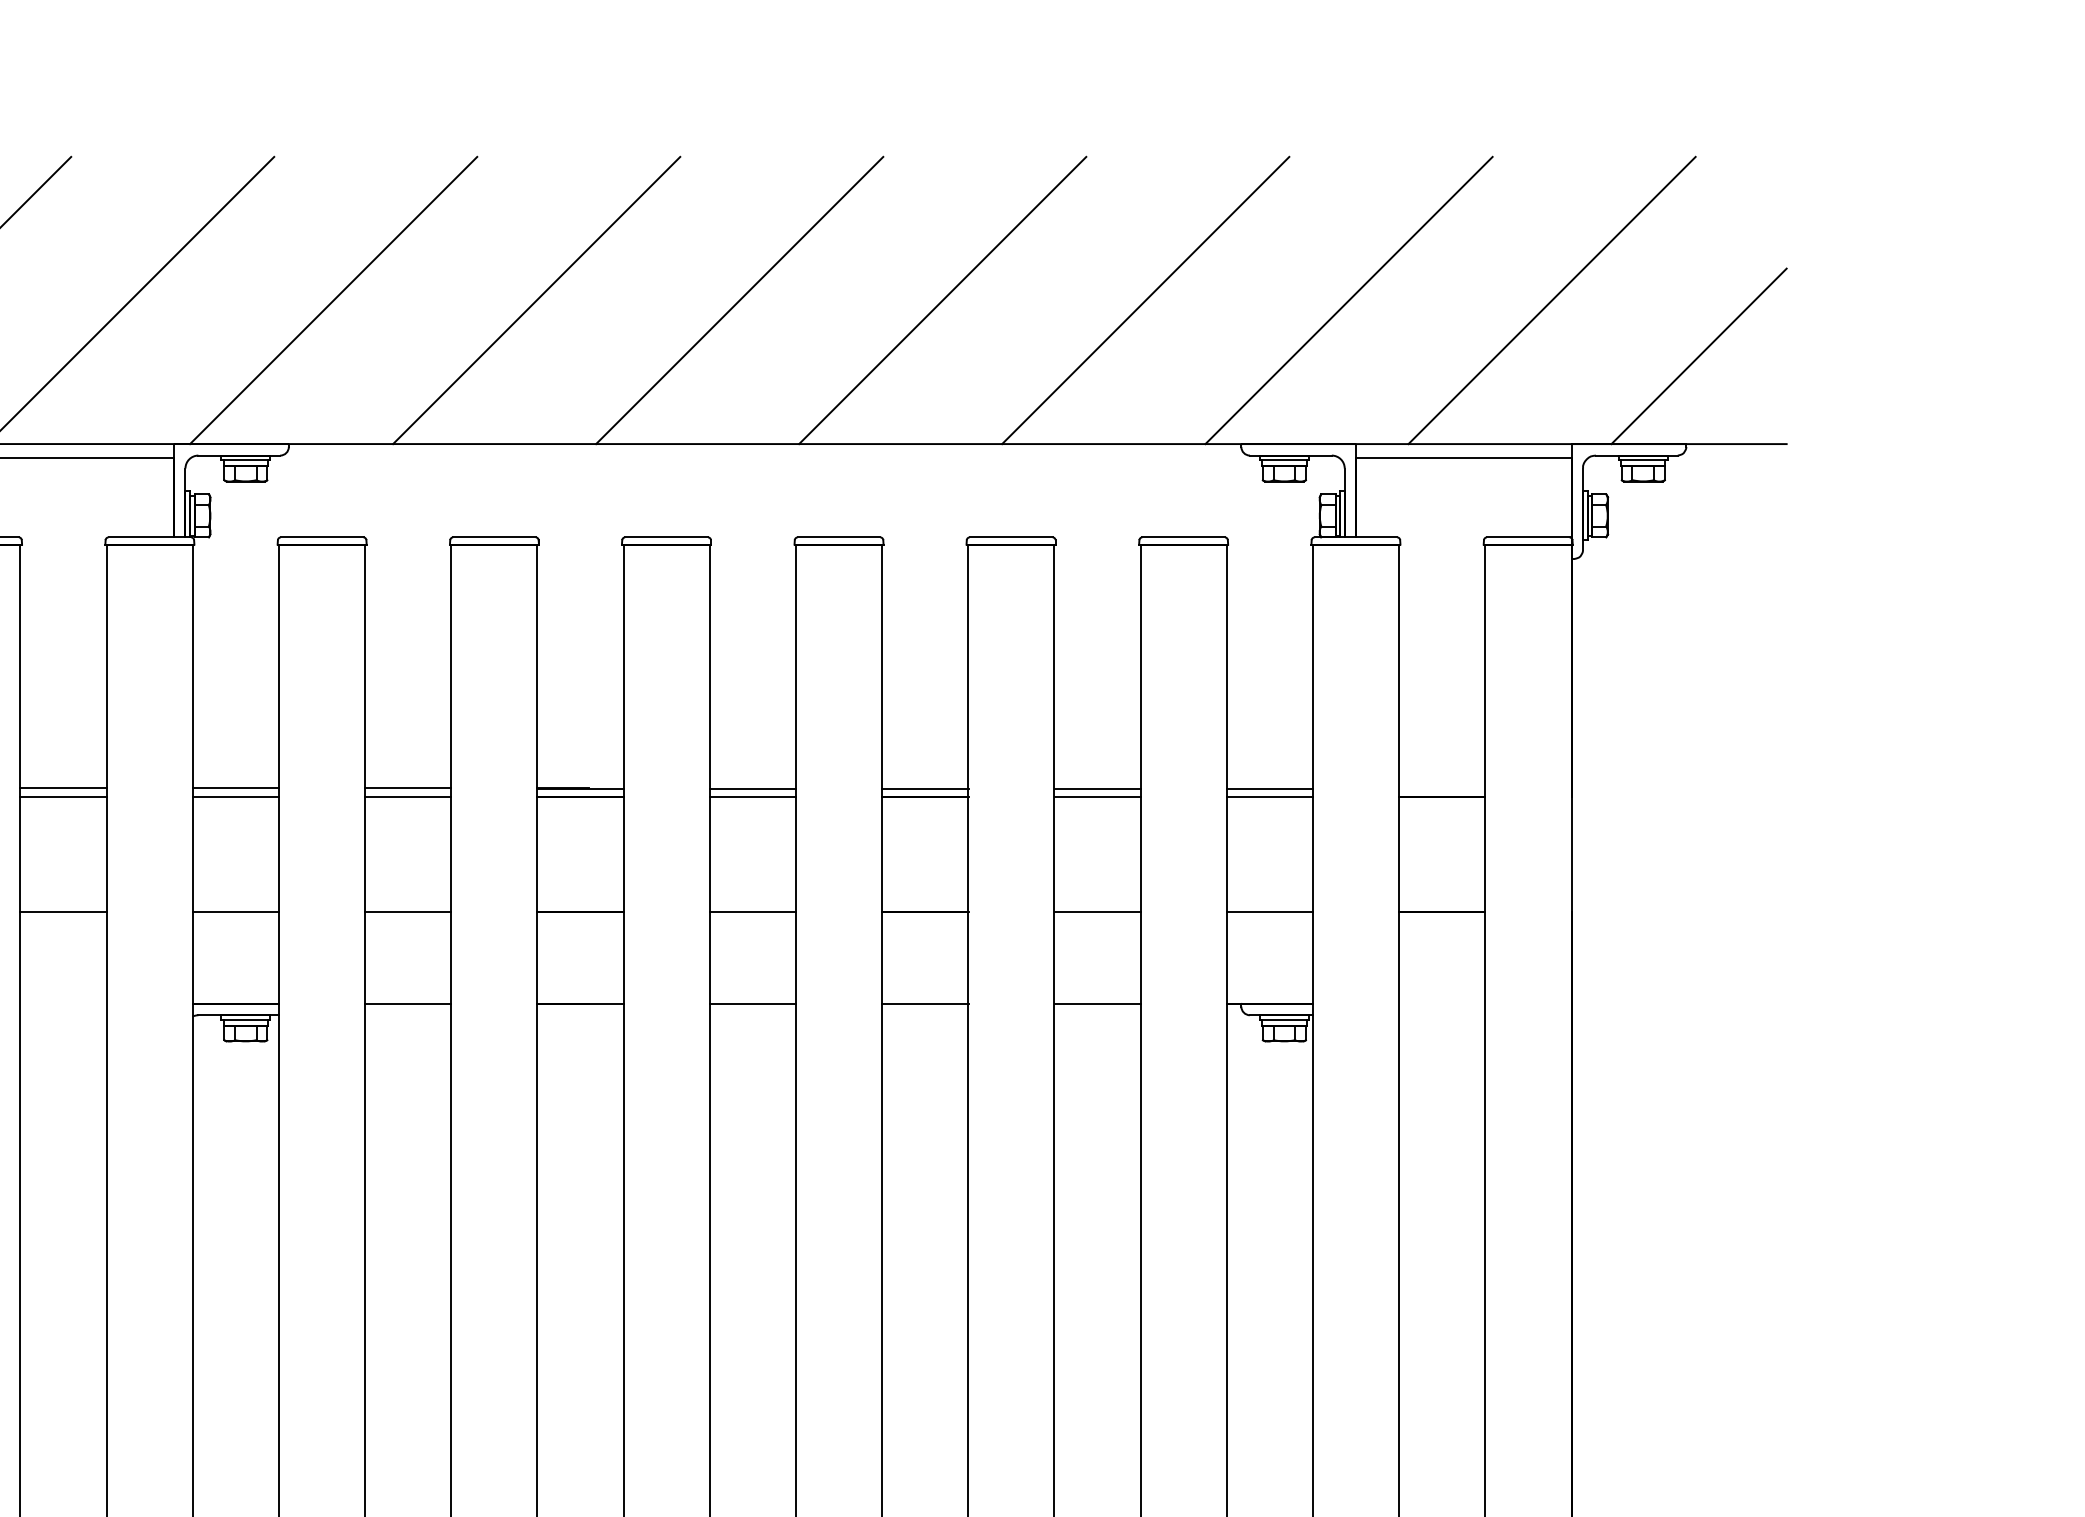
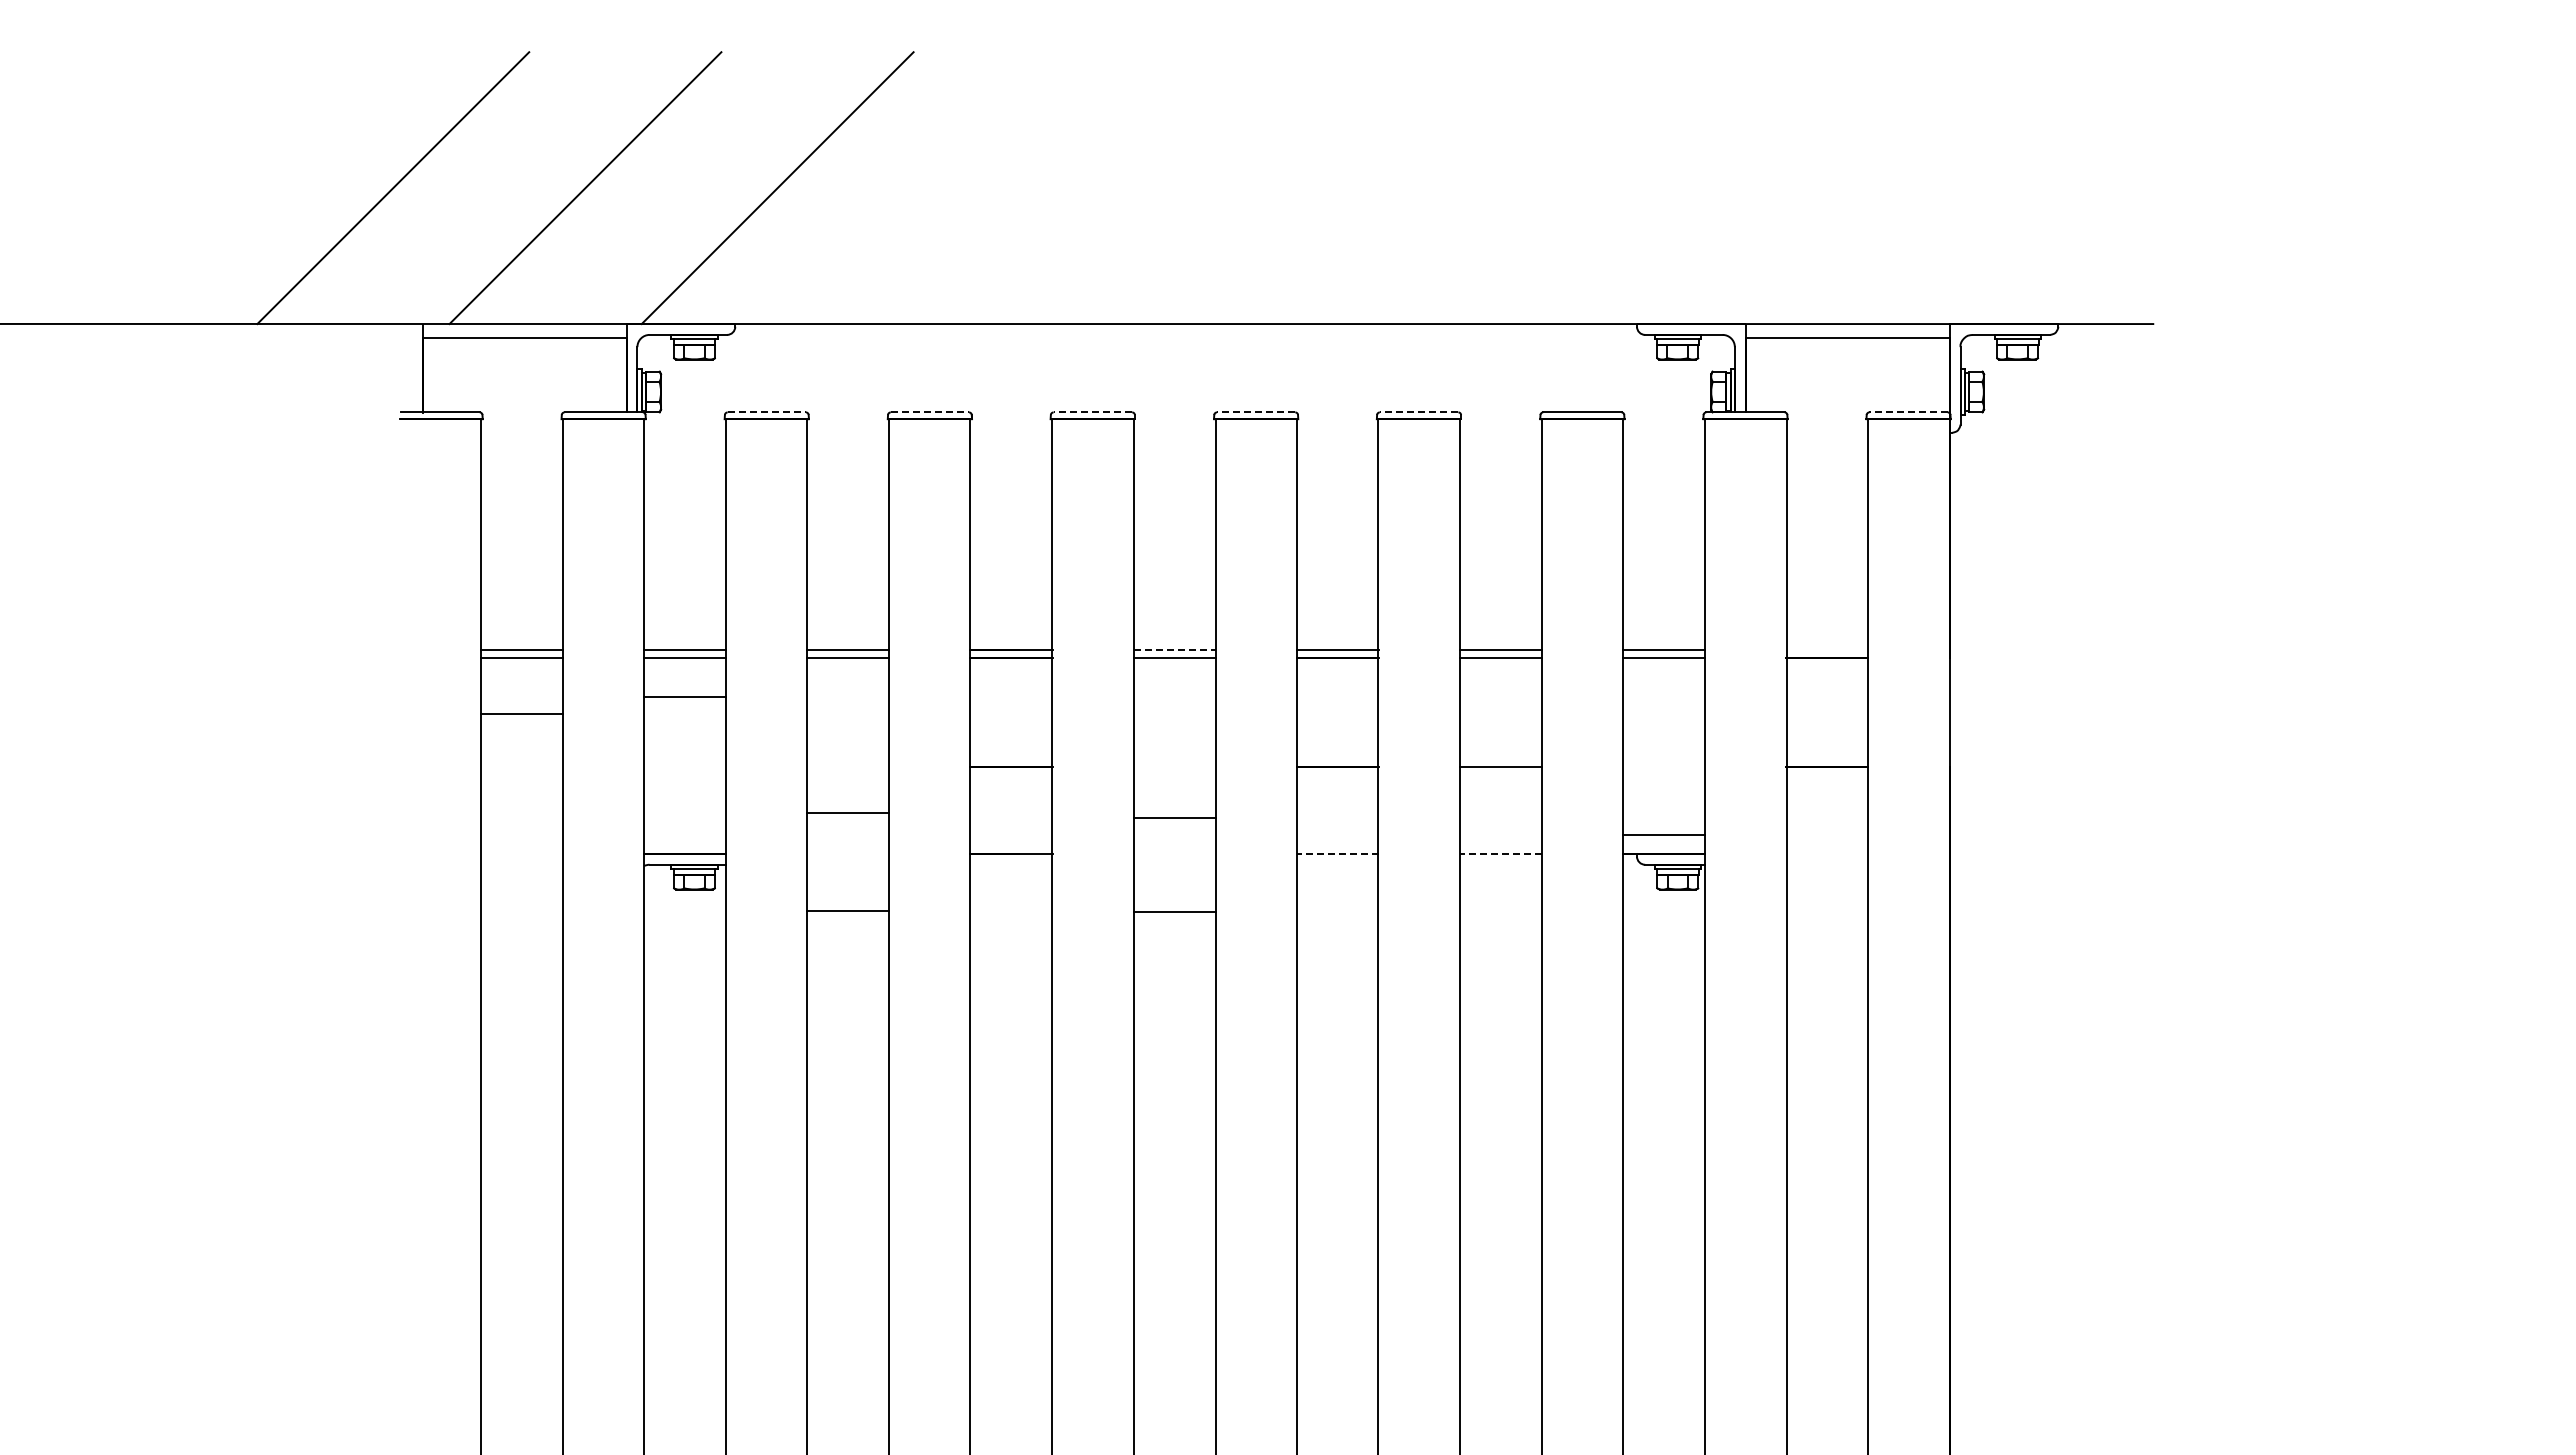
line: (536, 300) -> (969, 188), removed
line: (740, 300) -> (1162, 188), removed
line: (942, 300) -> (1354, 188), removed
line: (1145, 300) -> (1546, 188), removed
line: (1348, 300) -> (1738, 188), removed
line: (1552, 300) -> (1931, 188), removed
line: (1699, 355) -> (2070, 240), removed
line: (322, 537) -> (767, 412), solid -> dashed
line: (495, 537) -> (930, 412), solid -> dashed
line: (666, 537) -> (1092, 412), solid -> dashed
line: (838, 537) -> (1255, 412), solid -> dashed
line: (1010, 537) -> (1418, 412), solid -> dashed
line: (1528, 537) -> (1908, 412), solid -> dashed
line: (752, 788) -> (1174, 650), solid -> dashed
line: (63, 911) -> (521, 713), moved
line: (235, 911) -> (684, 696), moved
line: (407, 911) -> (847, 812), moved
line: (752, 912) -> (1174, 818), moved
line: (1269, 912) -> (1663, 835), moved
line: (407, 1003) -> (847, 910), moved
line: (752, 1004) -> (1174, 912), moved
line: (924, 1004) -> (1337, 854), solid -> dashed
line: (1098, 1004) -> (1501, 854), solid -> dashed

